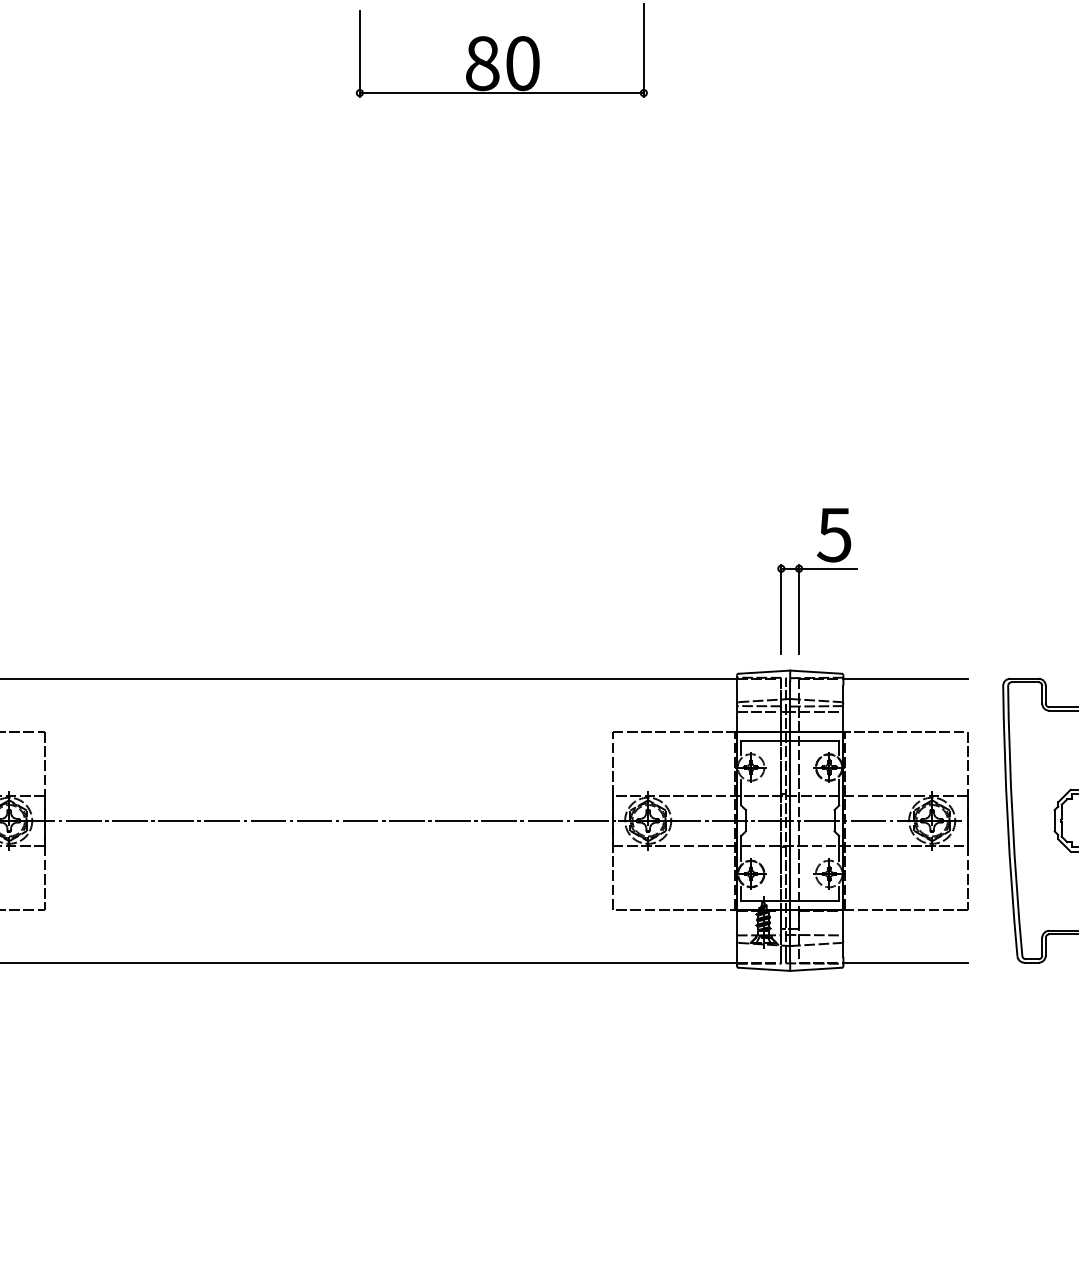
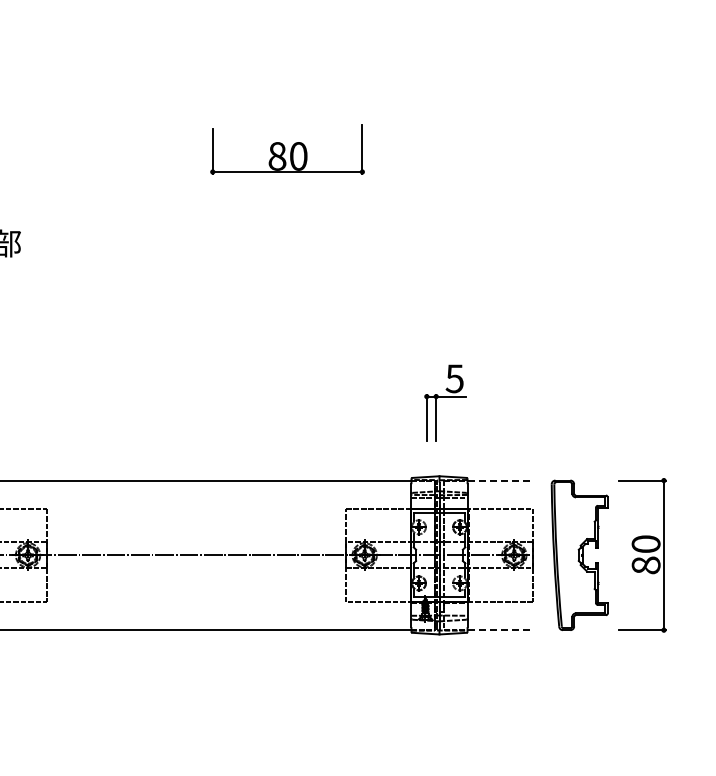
part: (816, 579) -> (445, 402), moved
line: (905, 678) -> (500, 480), solid -> dashed
line: (905, 963) -> (500, 630), solid -> dashed

